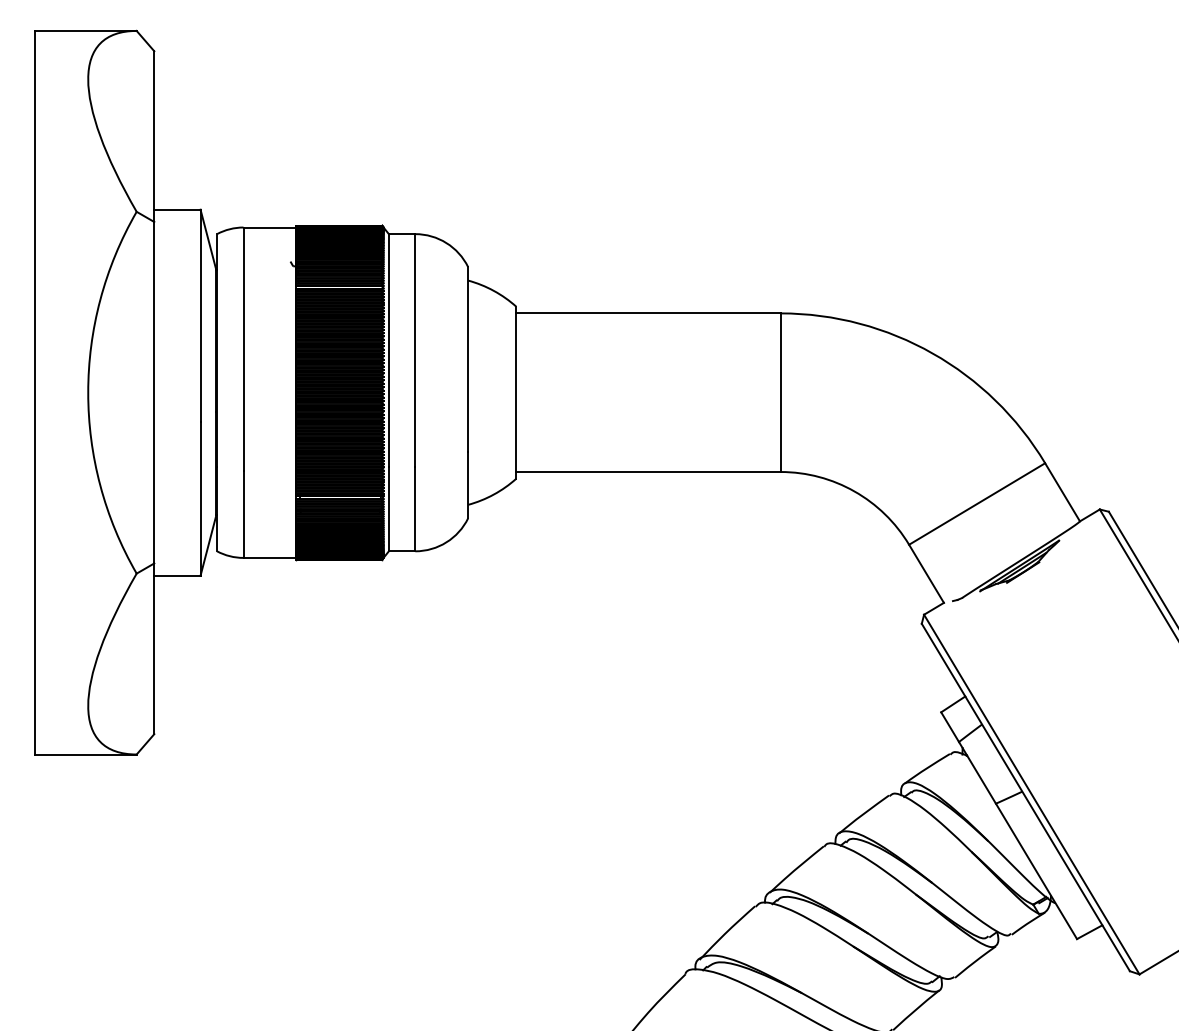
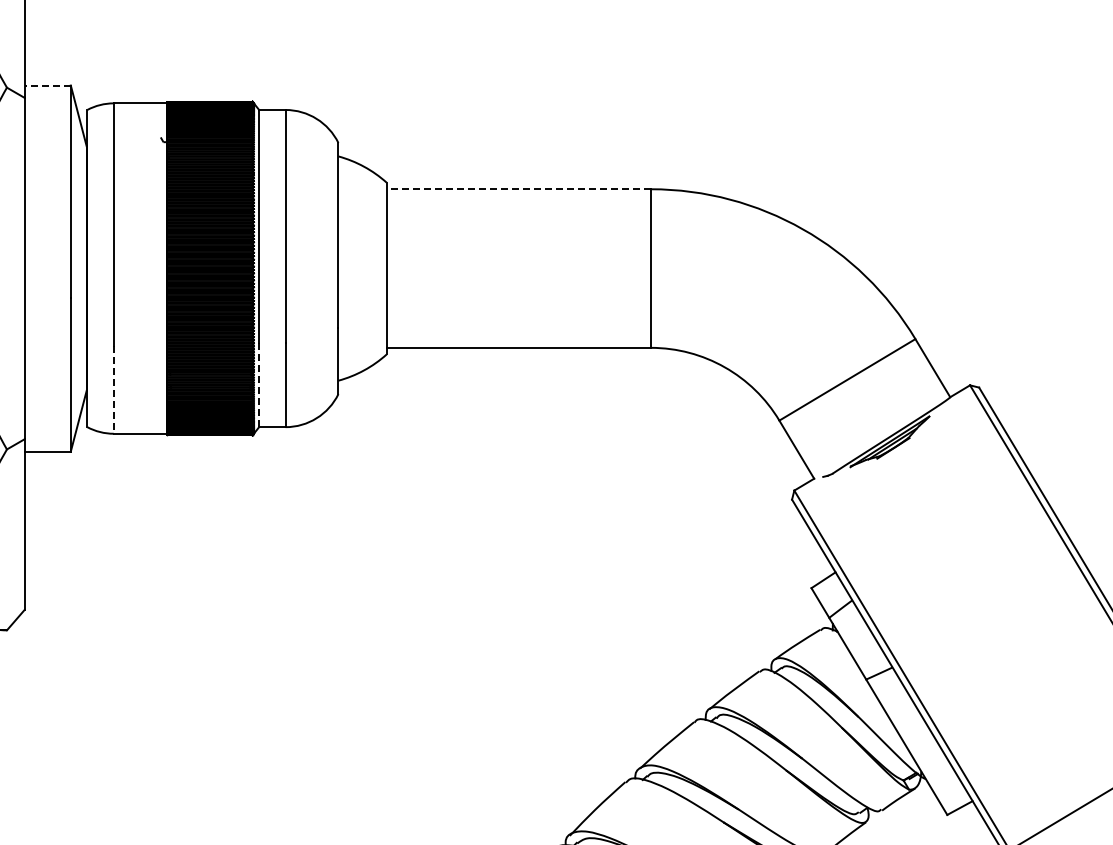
line: (176, 209) -> (46, 85), solid -> dashed
line: (648, 313) -> (518, 189), solid -> dashed
line: (388, 509) -> (258, 385), solid -> dashed
line: (243, 514) -> (113, 390), solid -> dashed

